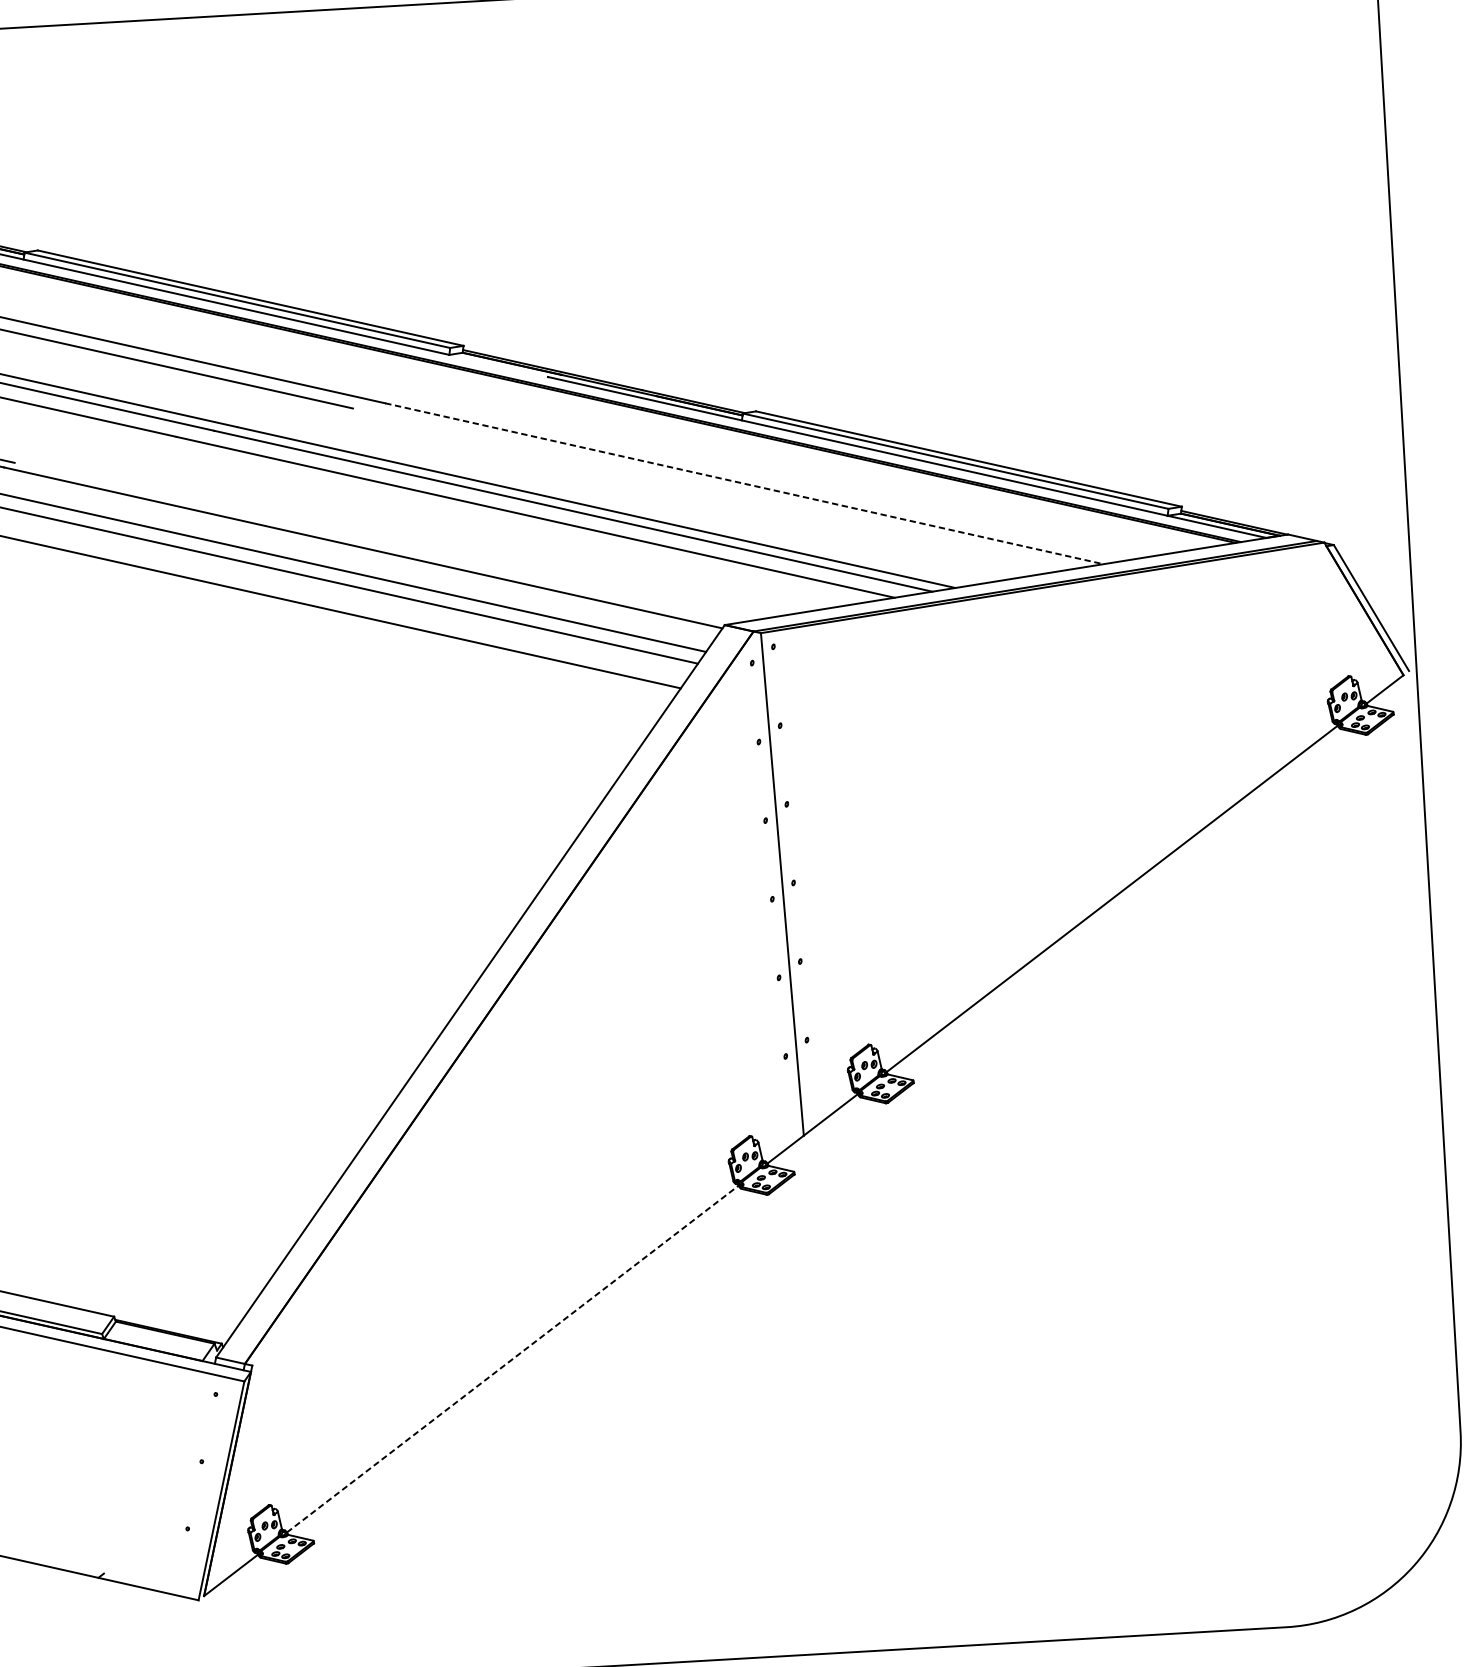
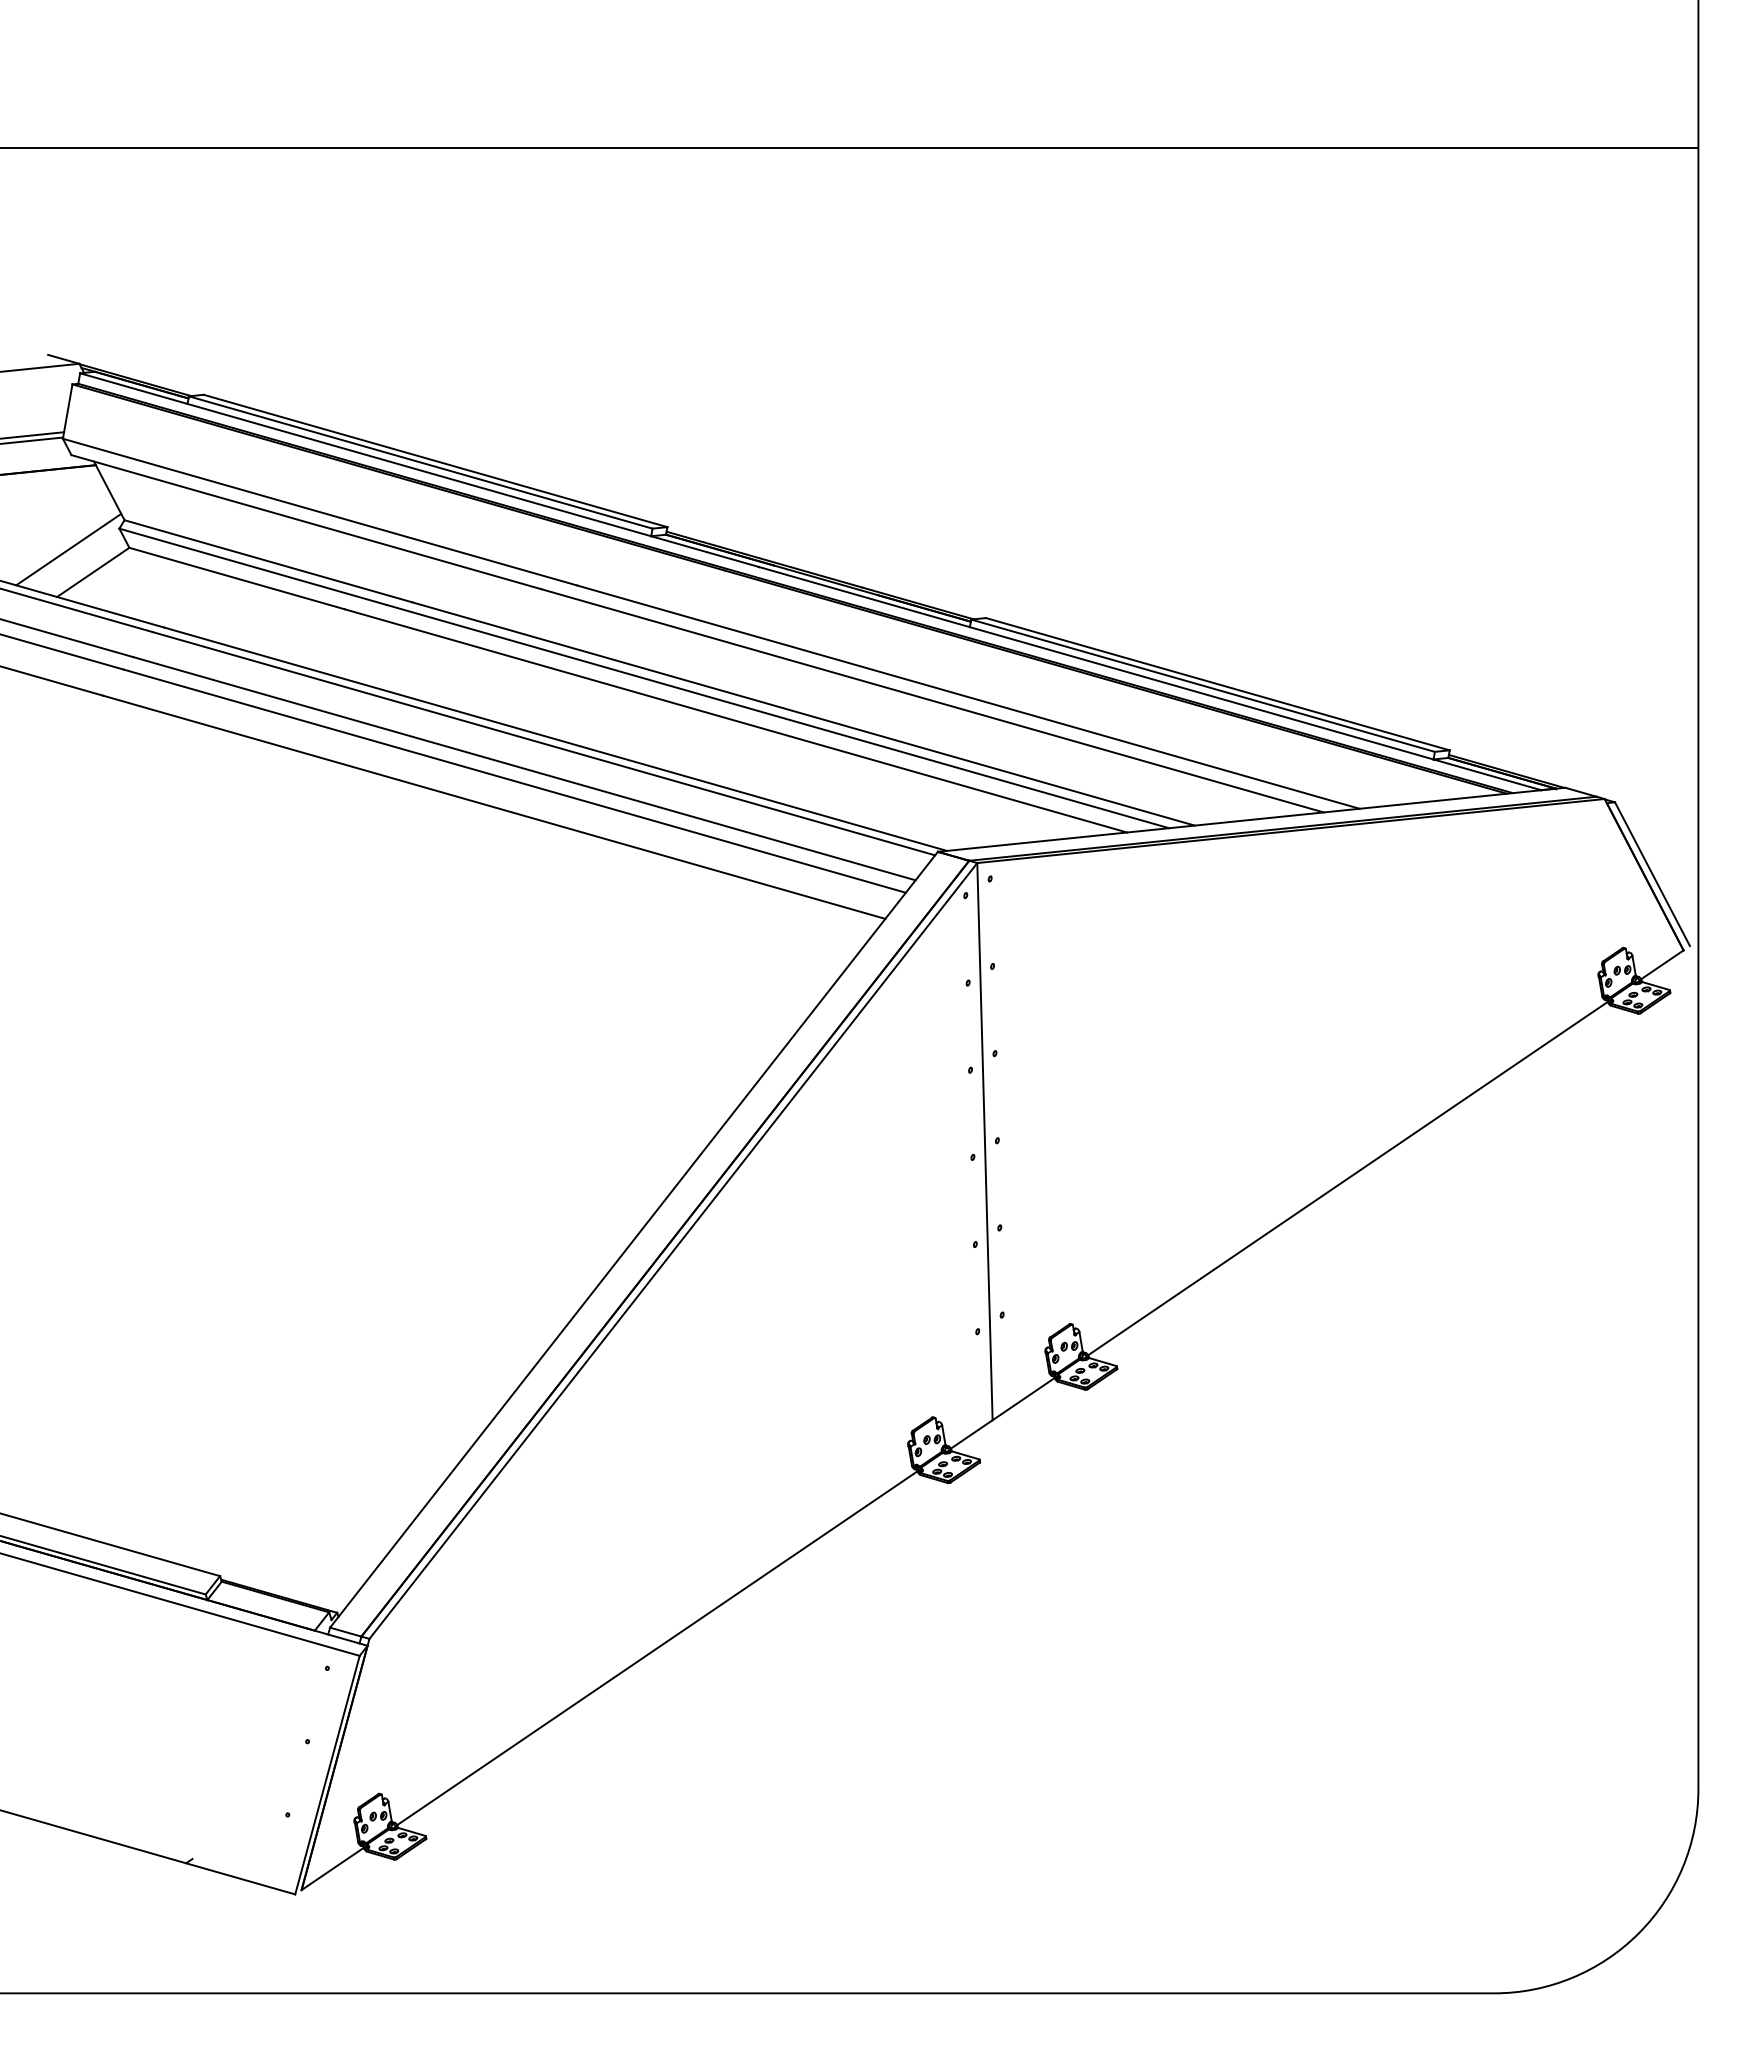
line: (498, 365) -> (704, 551), added
line: (744, 484) -> (968, 697), dashed -> solid
line: (712, 488) -> (932, 700), added
line: (373, 542) -> (555, 738), added
line: (506, 998) -> (673, 1250), added
line: (513, 1359) -> (657, 1648), dashed -> solid

